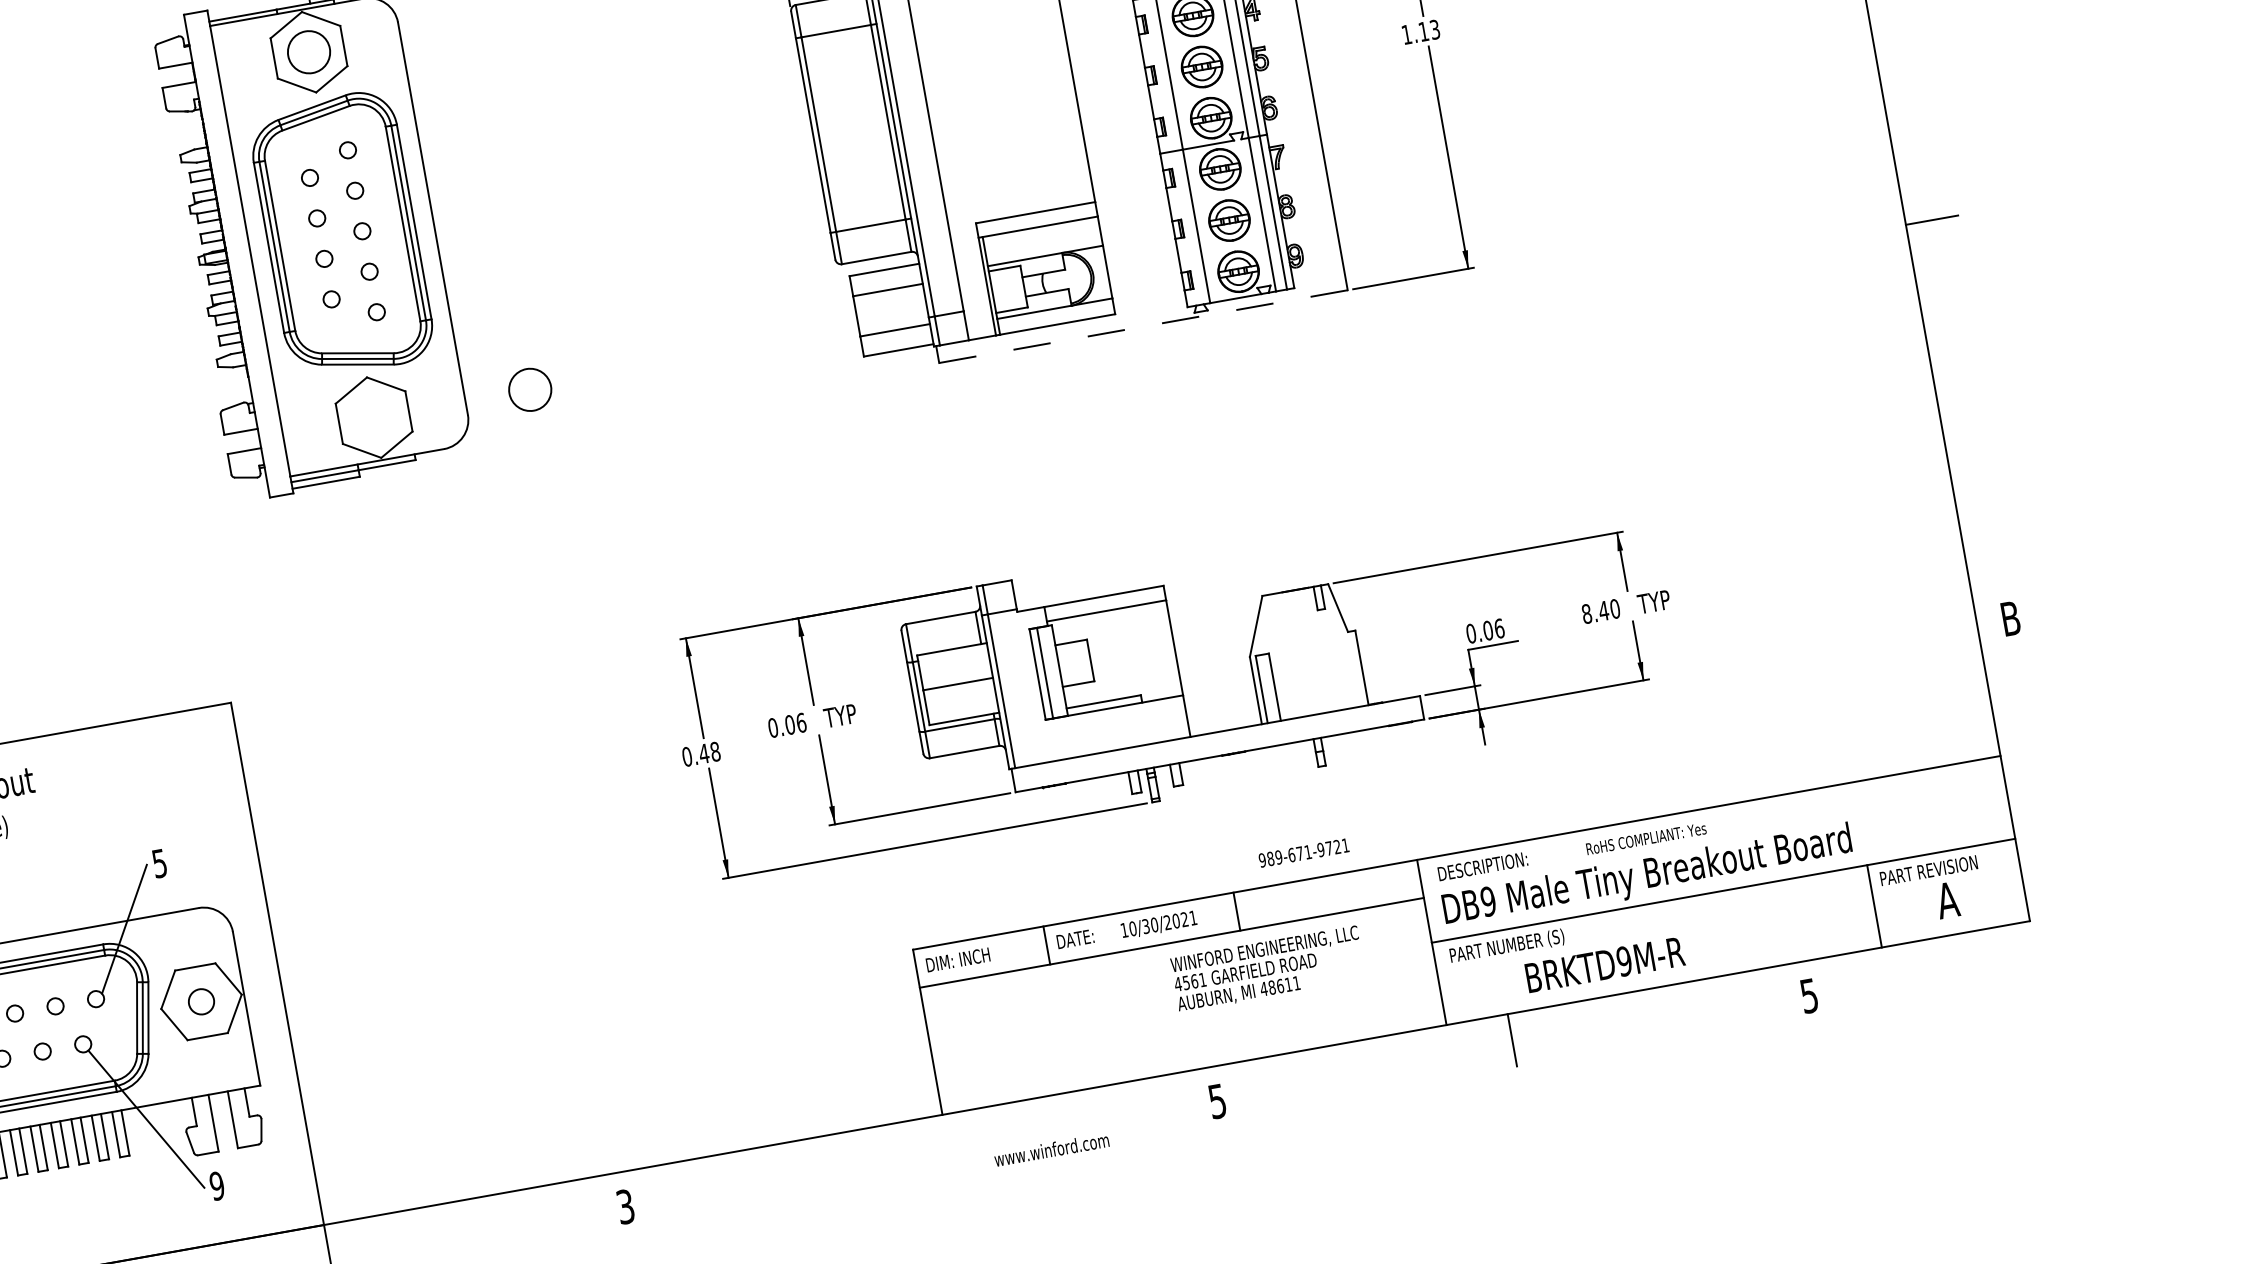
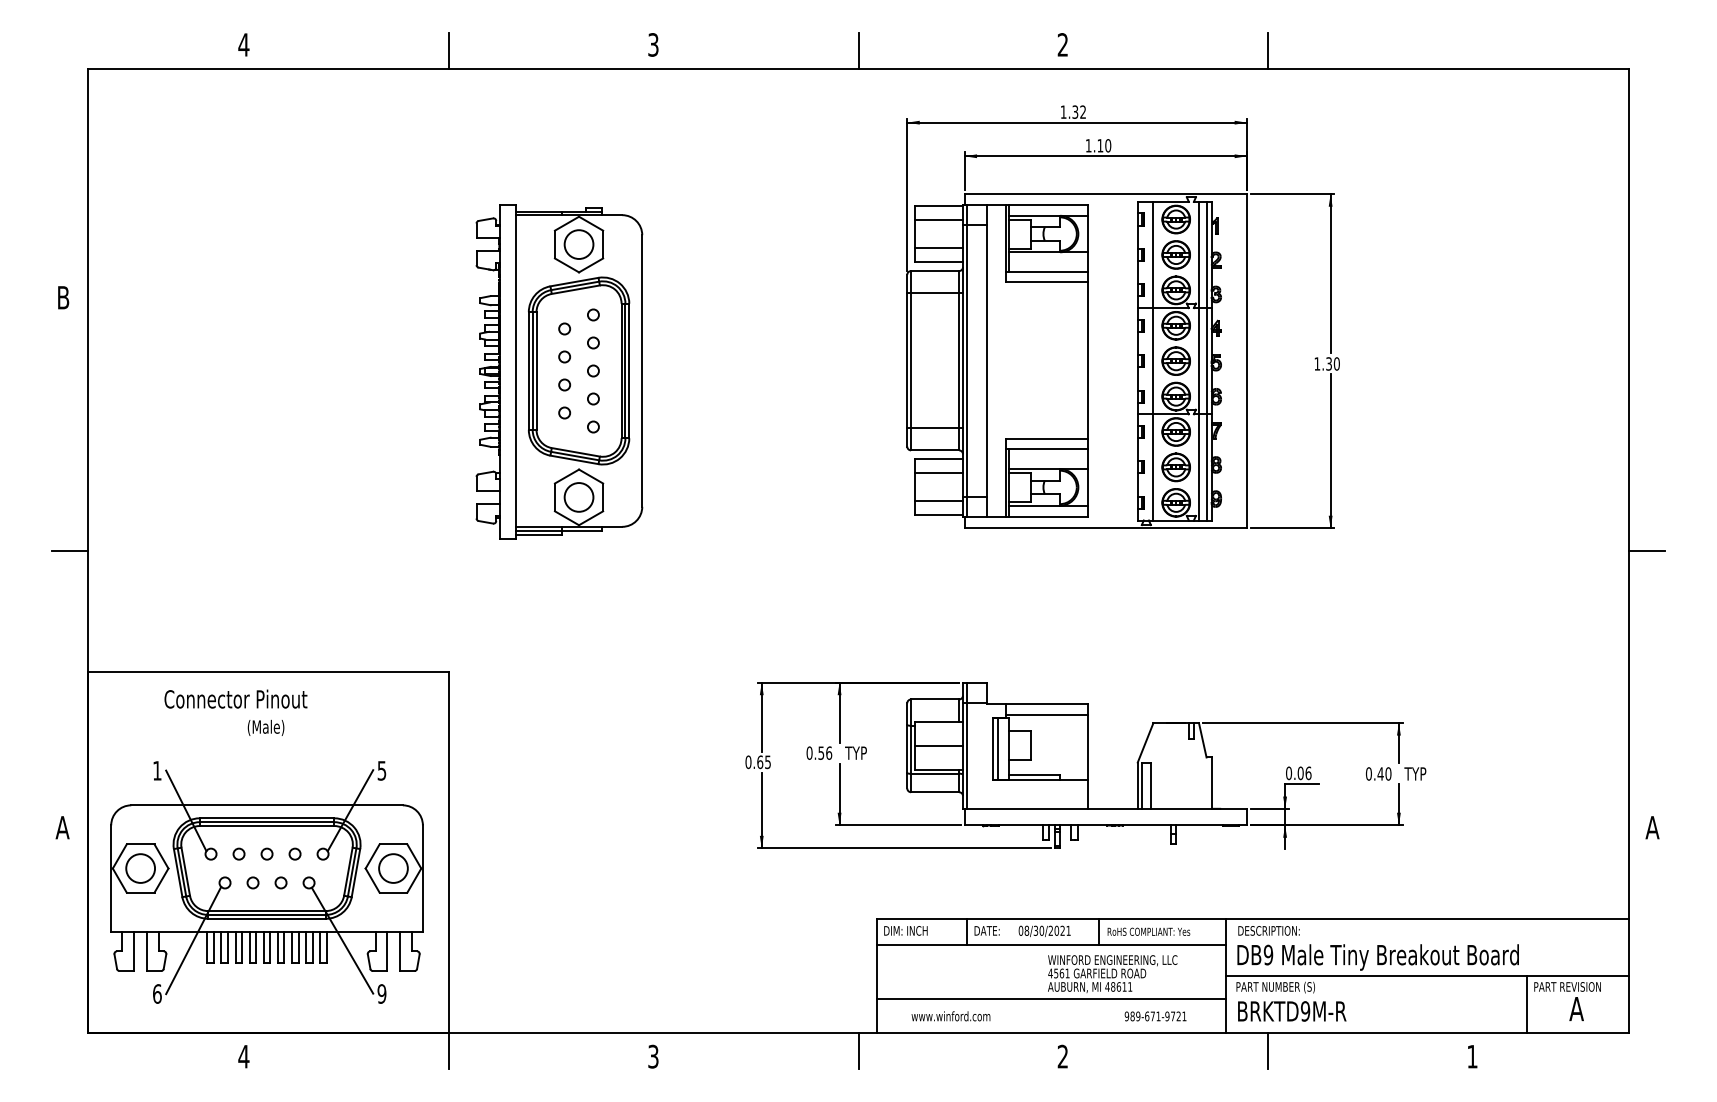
text: (1428, 30) -> (1332, 363), 1.13 -> 1.30
line: (1144, 326) -> (1106, 528), dashed -> solid
circle: (529, 390) -> (578, 497), moved
text: (1586, 613) -> (1368, 773), 8.40 -> 0.40
text: (2010, 618) -> (1652, 827), B -> A
text: (790, 723) -> (821, 752), 0.06 -> 0.56
text: (710, 753) -> (764, 762), 0.48 -> 0.65
text: (1645, 838) -> (1148, 931), moved
text: (1303, 853) -> (1155, 1016), moved
text: (1127, 929) -> (1023, 930), 10/30/2021 -> 08/30/2021
text: (1605, 964) -> (1292, 1011), moved
text: (1809, 995) -> (1472, 1056), 5 -> 1
circle: (201, 1001) -> (393, 868), size x1.67
line: (1184, 1021) -> (1050, 999), added
text: (1216, 1101) -> (1062, 1056), 5 -> 2
line: (920, 1145) -> (858, 1050), added
text: (1051, 1150) -> (950, 1016), moved

